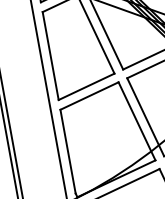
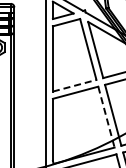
line: (86, 86) -> (74, 85), solid -> dashed
line: (137, 121) -> (106, 117), solid -> dashed

